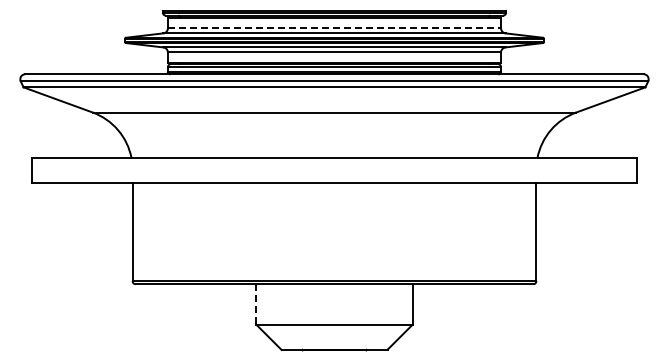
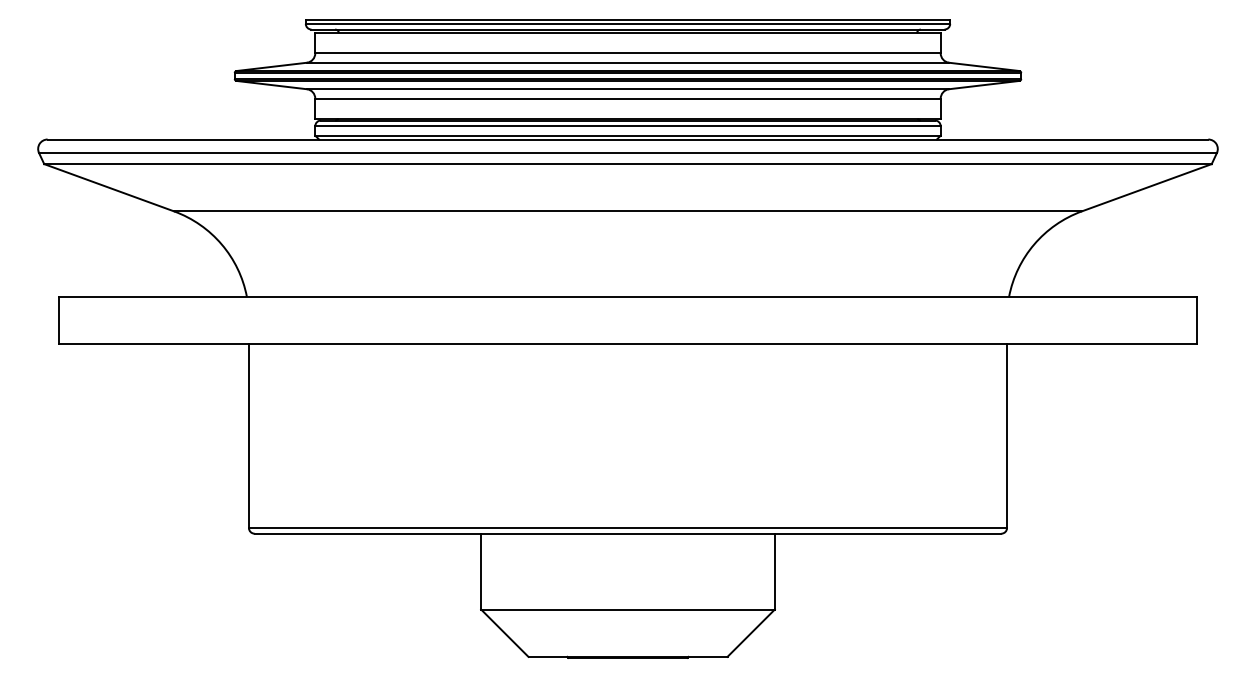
line: (334, 28) -> (628, 53), dashed -> solid
line: (256, 304) -> (481, 571), dashed -> solid

